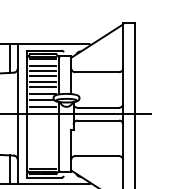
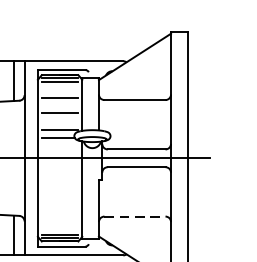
line: (43, 66) -> (60, 92), removed
line: (43, 75) -> (60, 104), removed
line: (43, 87) -> (60, 121), removed
line: (43, 106) -> (60, 147), removed
line: (97, 156) -> (135, 217), solid -> dashed

